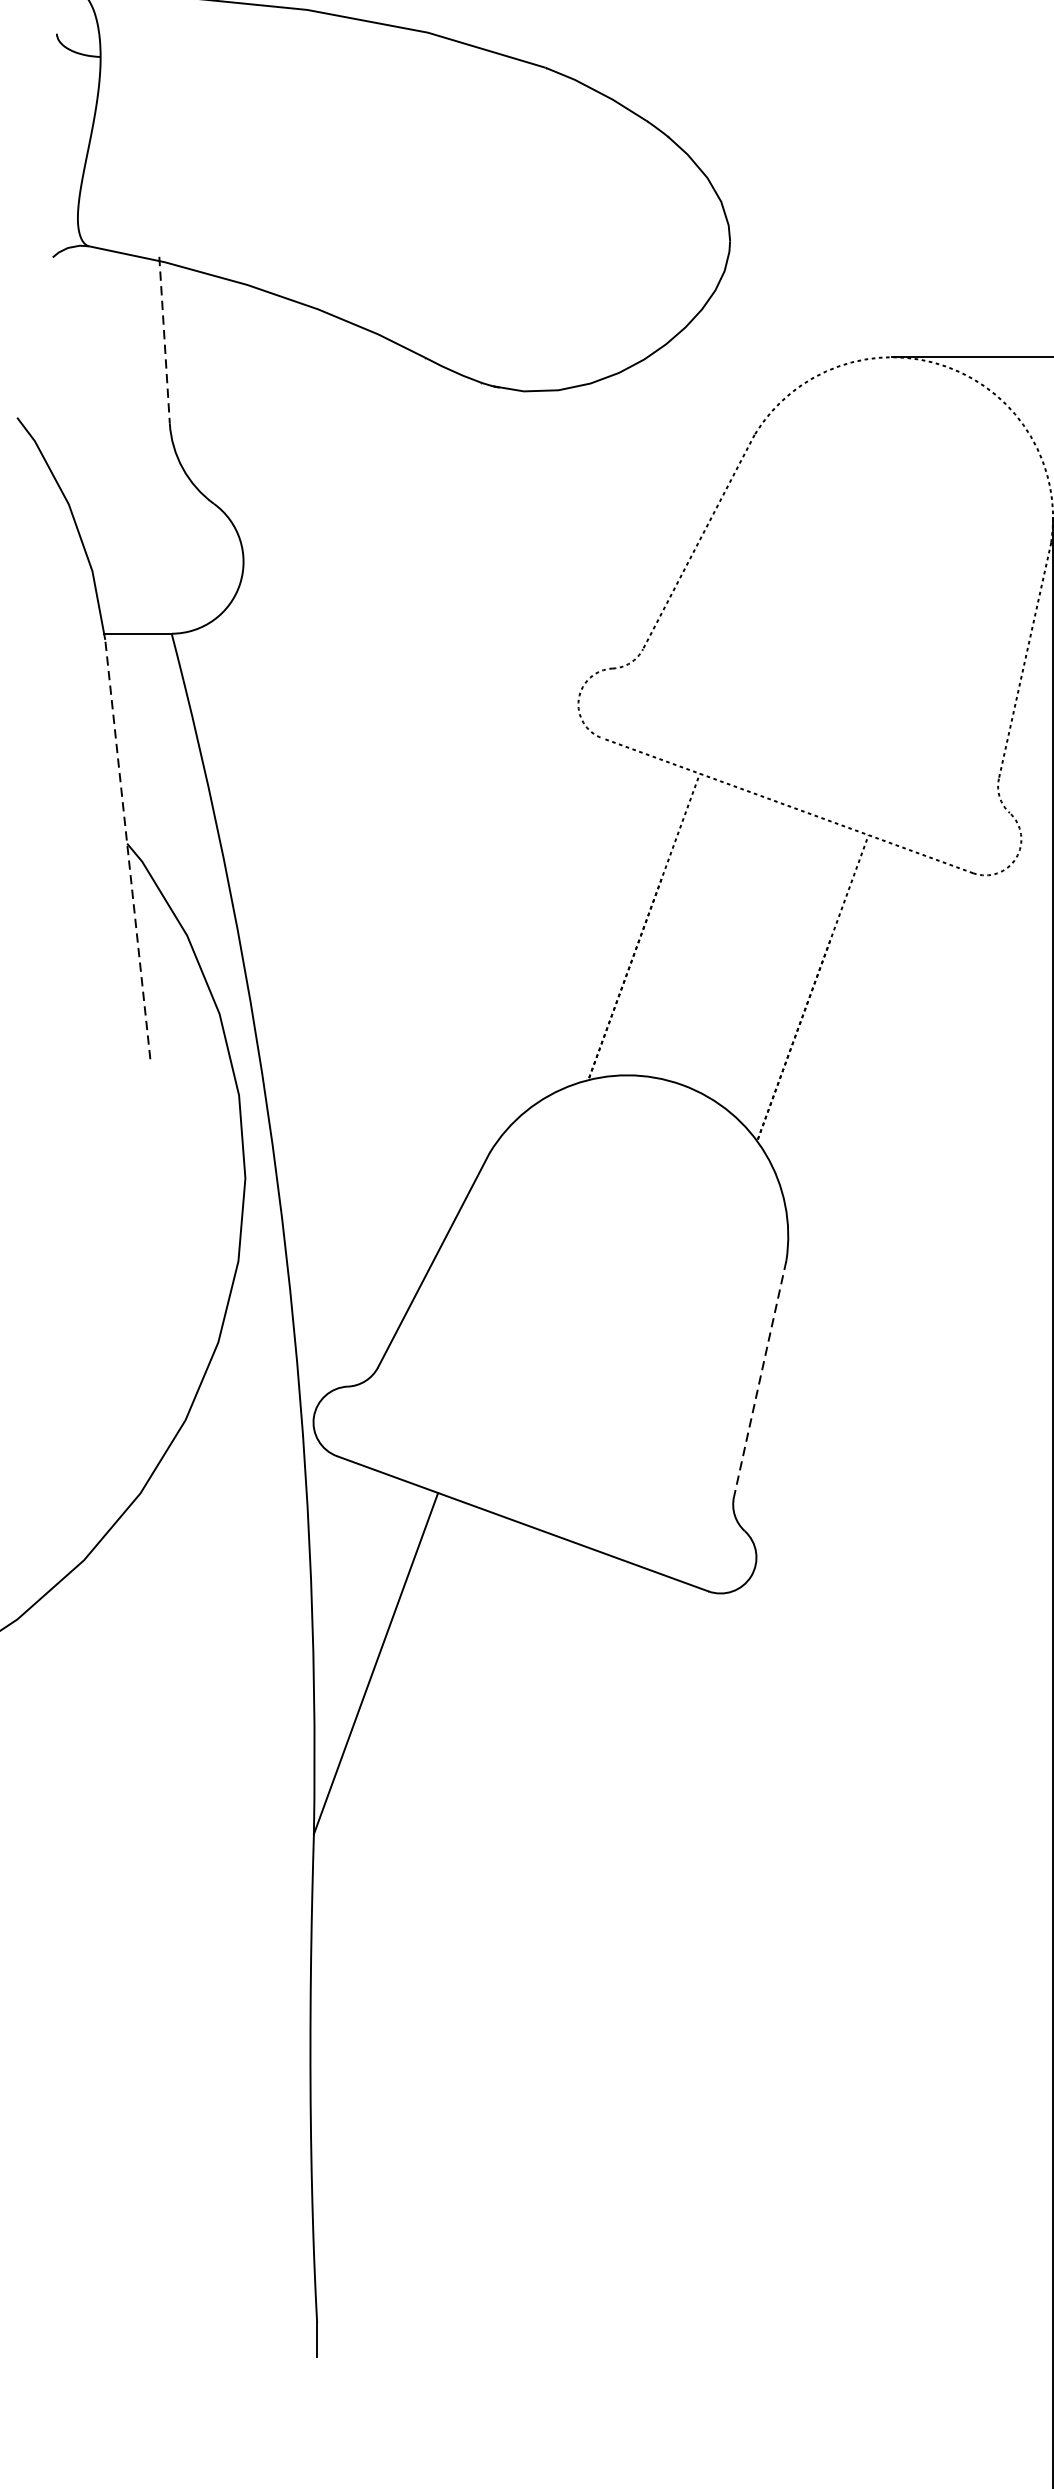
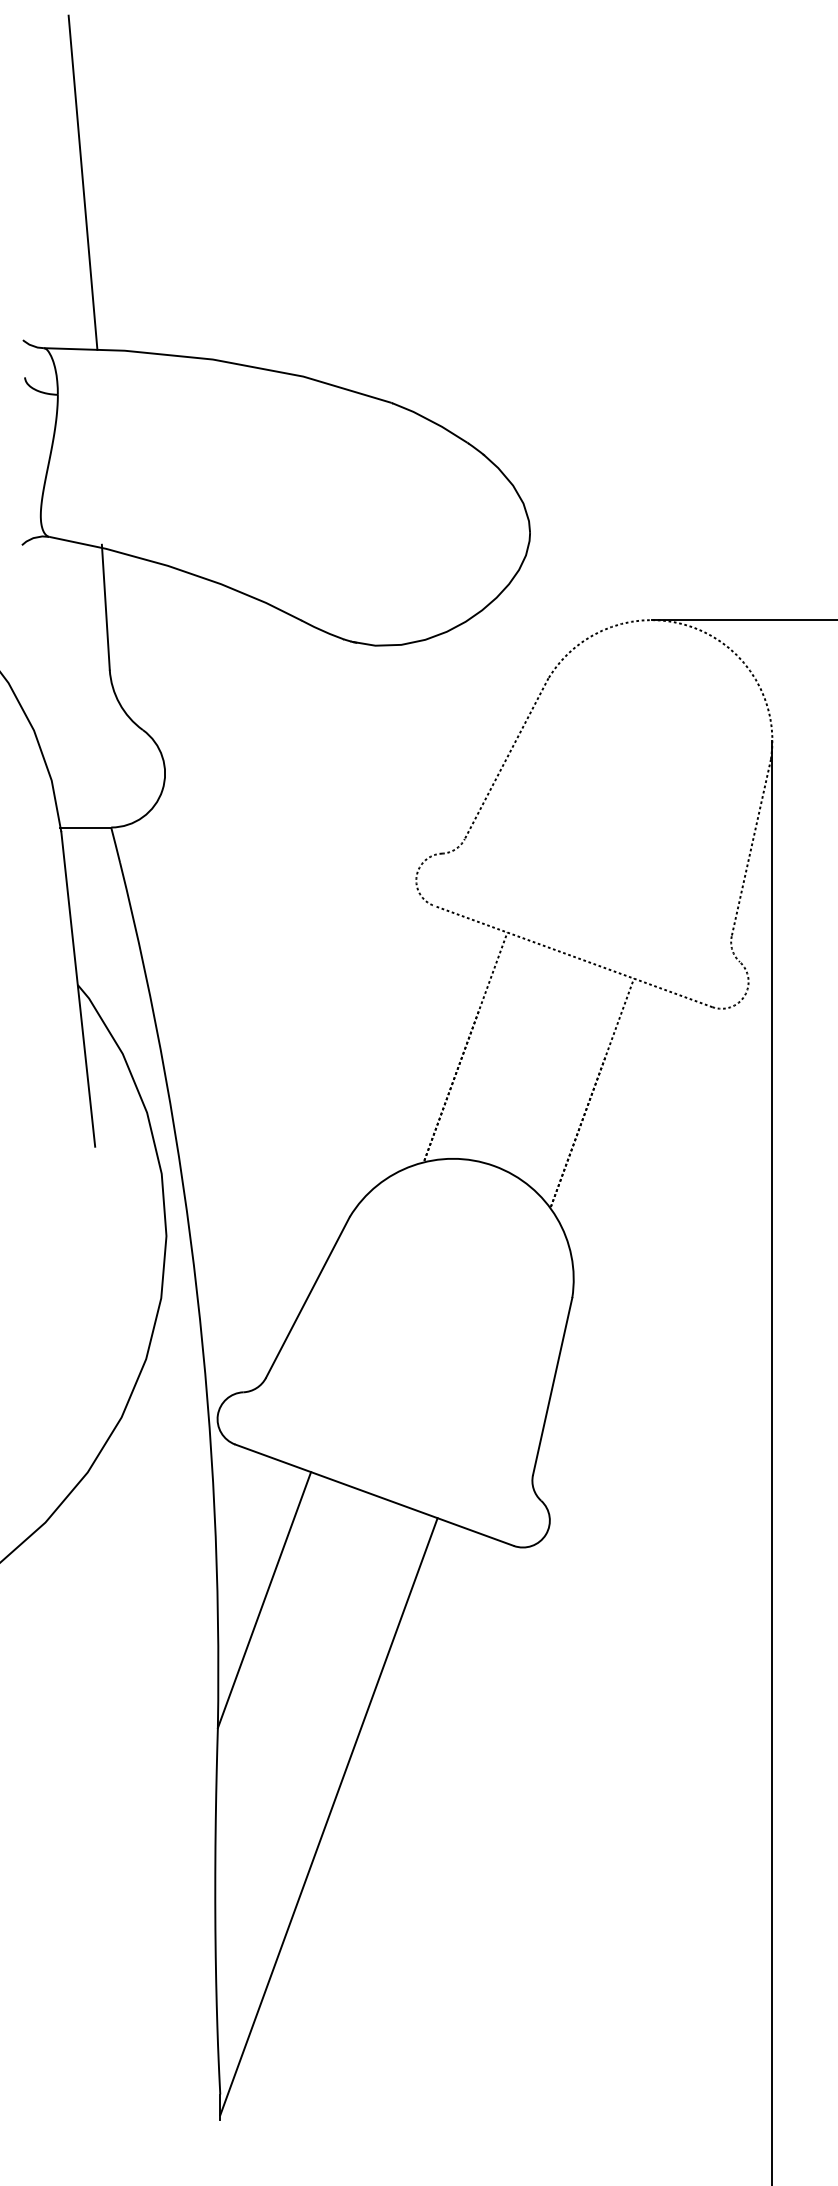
line: (164, 340) -> (105, 607), dashed -> solid
line: (128, 848) -> (78, 988), dashed -> solid
line: (759, 1378) -> (552, 1386), dashed -> solid
line: (461, 1952) -> (328, 1816), added

